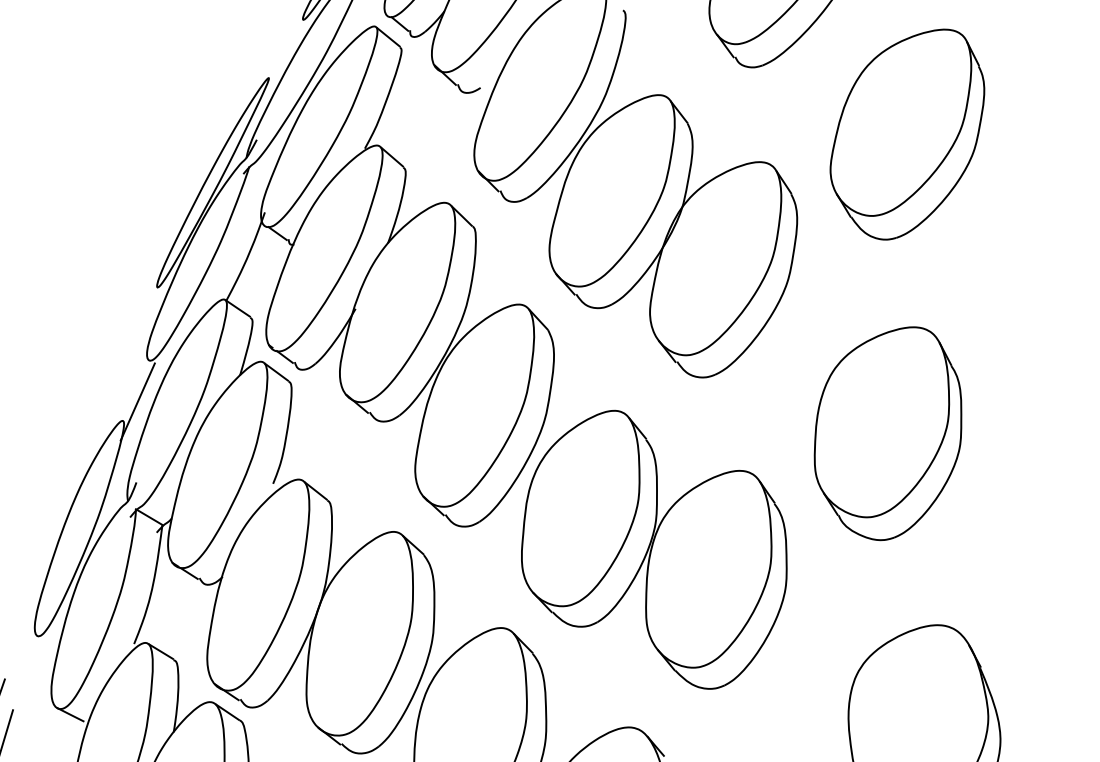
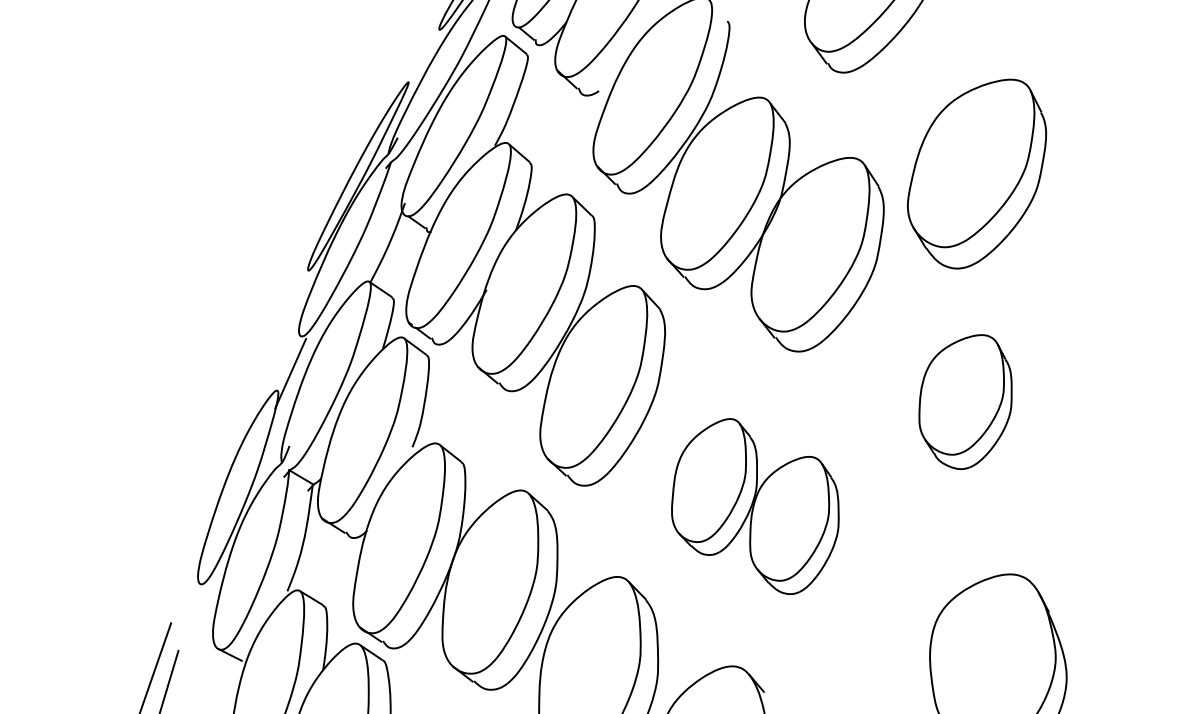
part: (906, 133) -> (976, 173), moved
part: (887, 432) -> (965, 401), size x0.7
part: (654, 549) -> (755, 506), size x0.7

